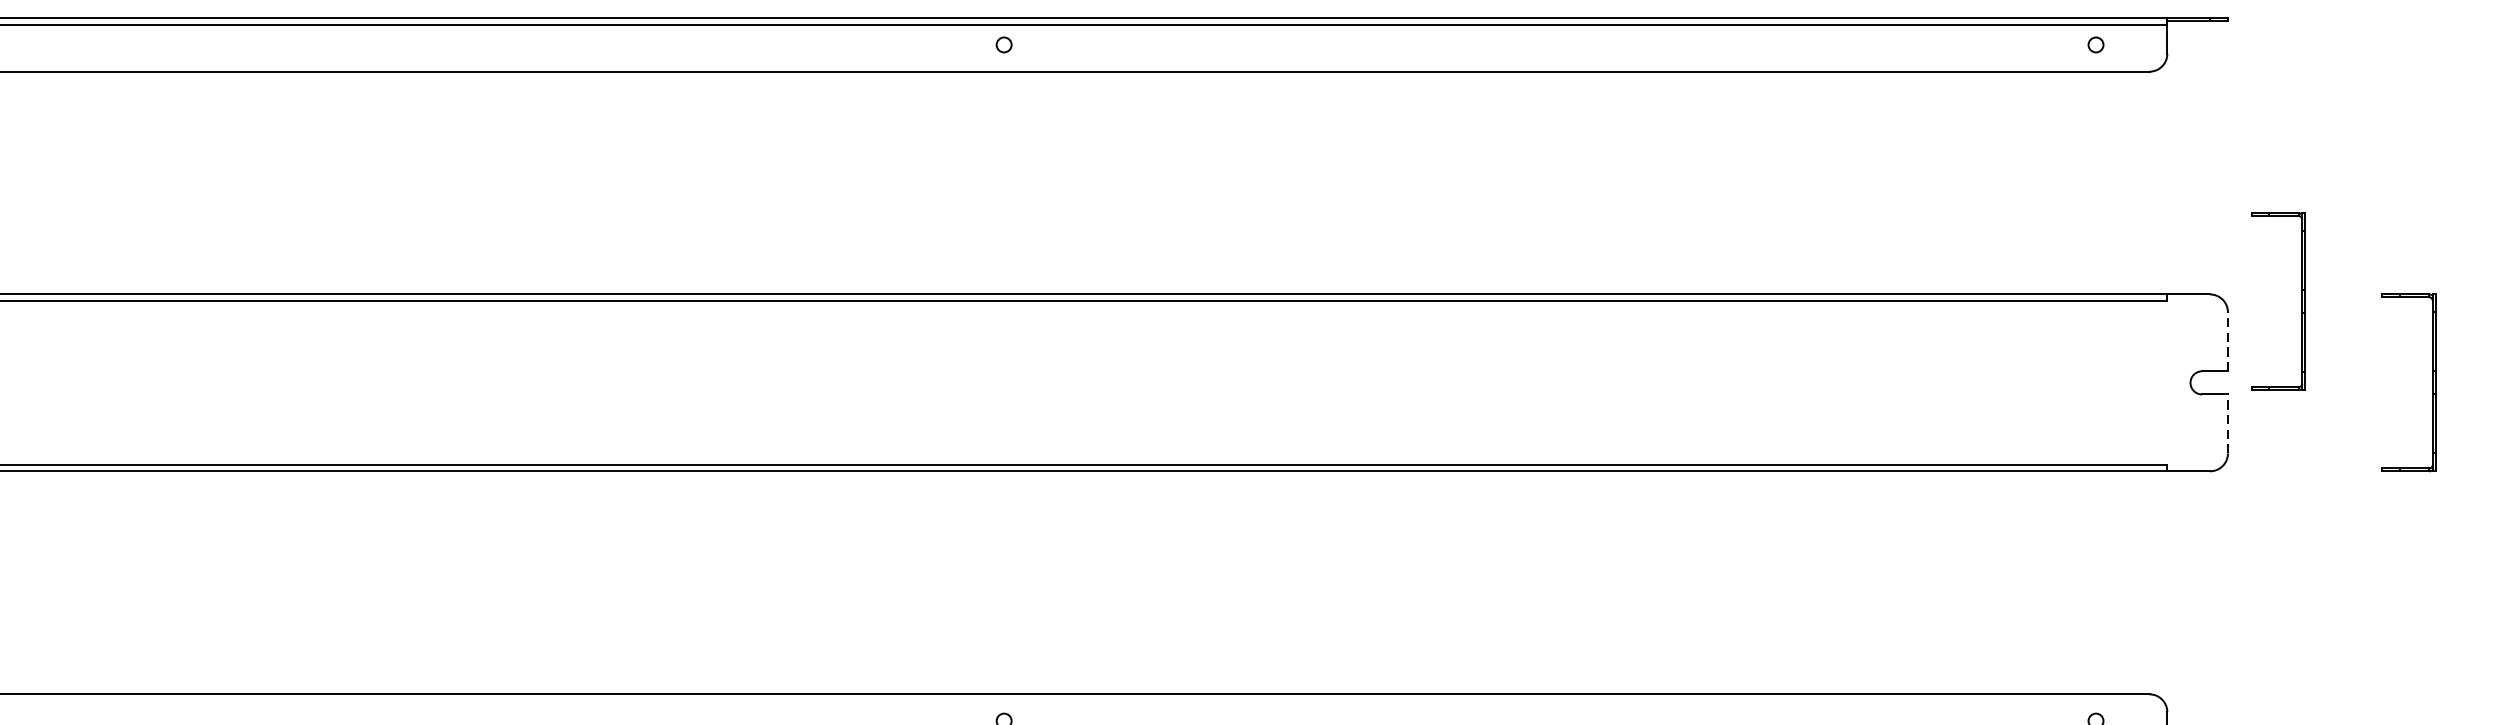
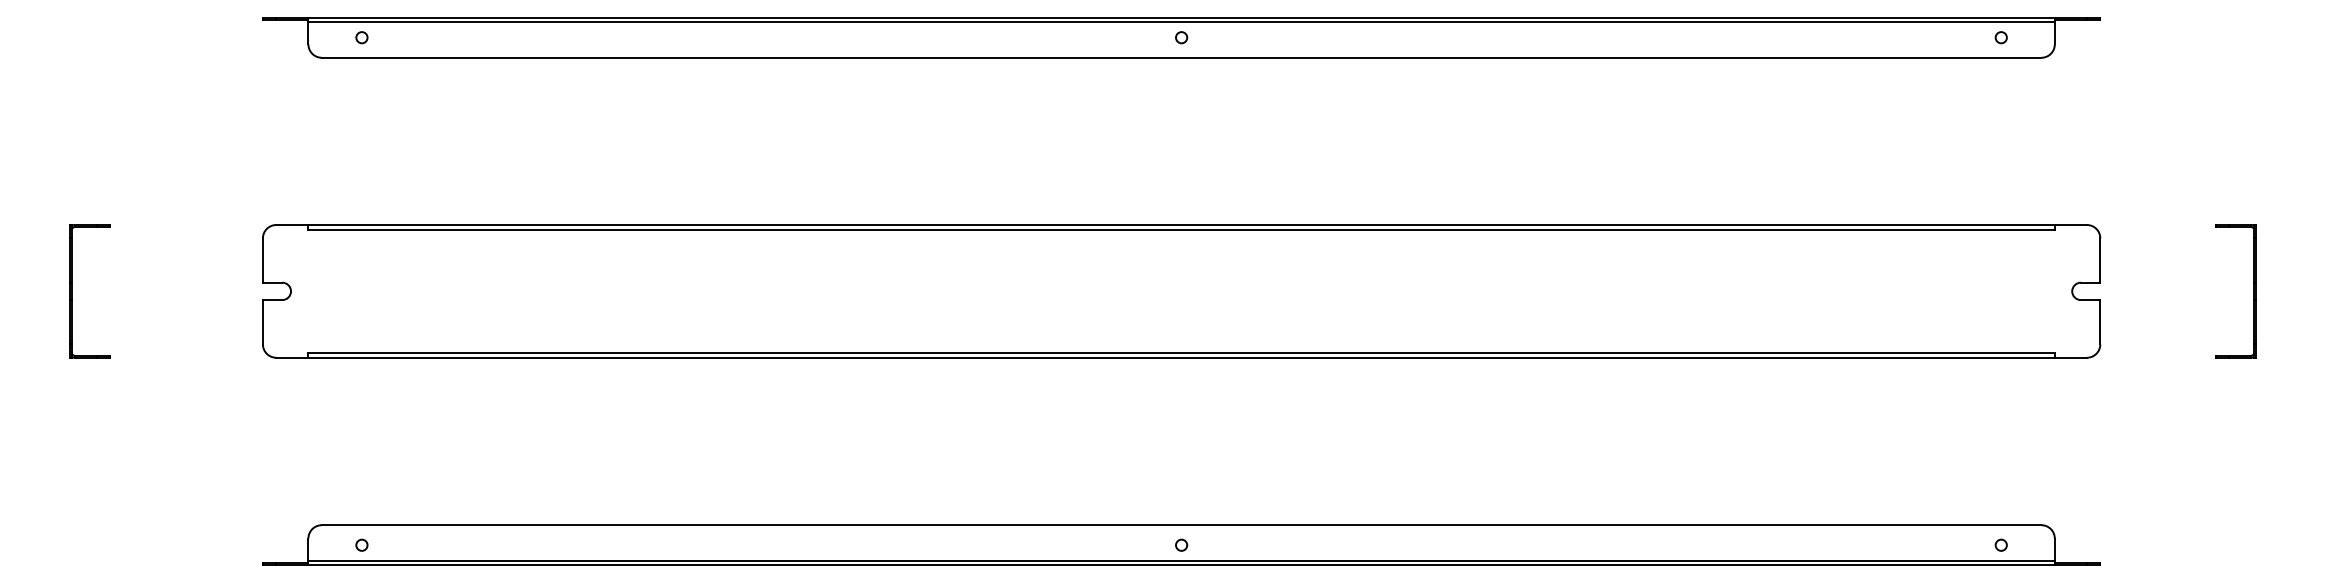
part: (2301, 301) -> (2155, 230), removed
line: (2228, 341) -> (2100, 260), dashed -> solid
line: (2228, 423) -> (2100, 321), dashed -> solid

